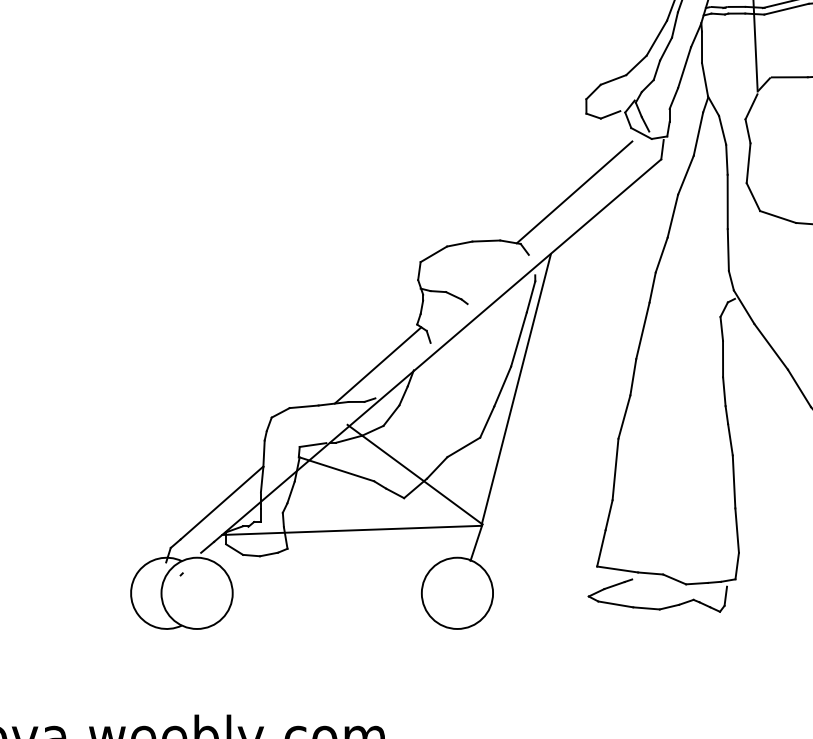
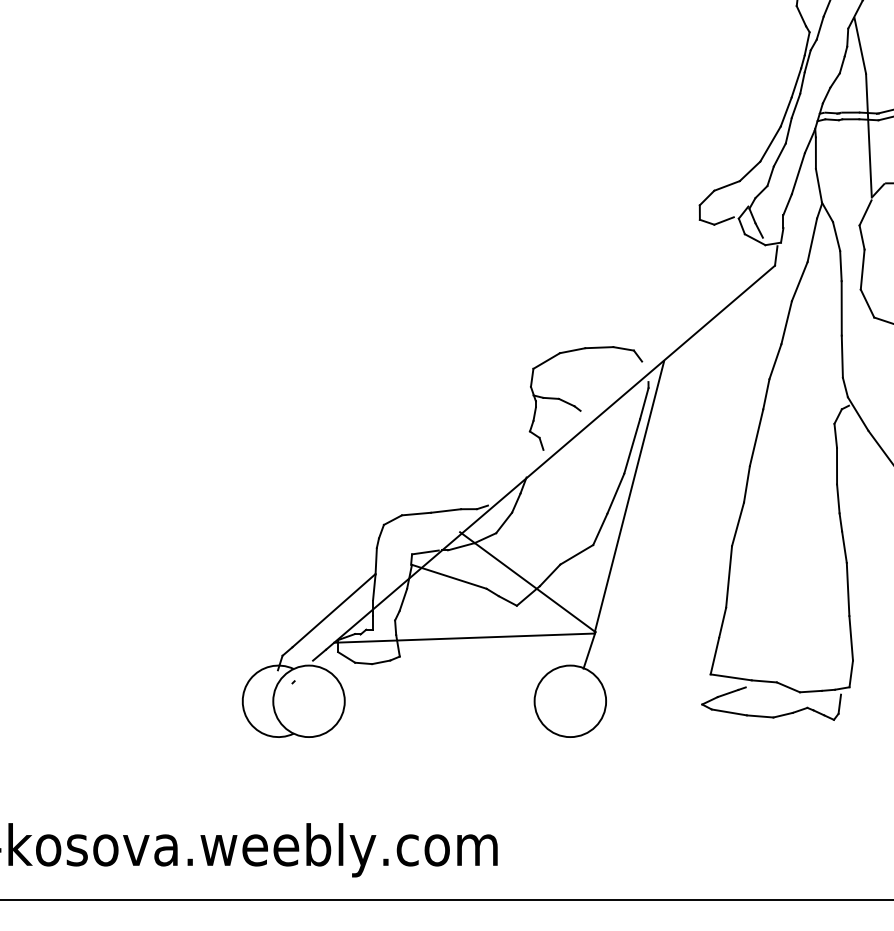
line: (574, 192) -> (687, 298), removed
line: (377, 365) -> (490, 472), removed

